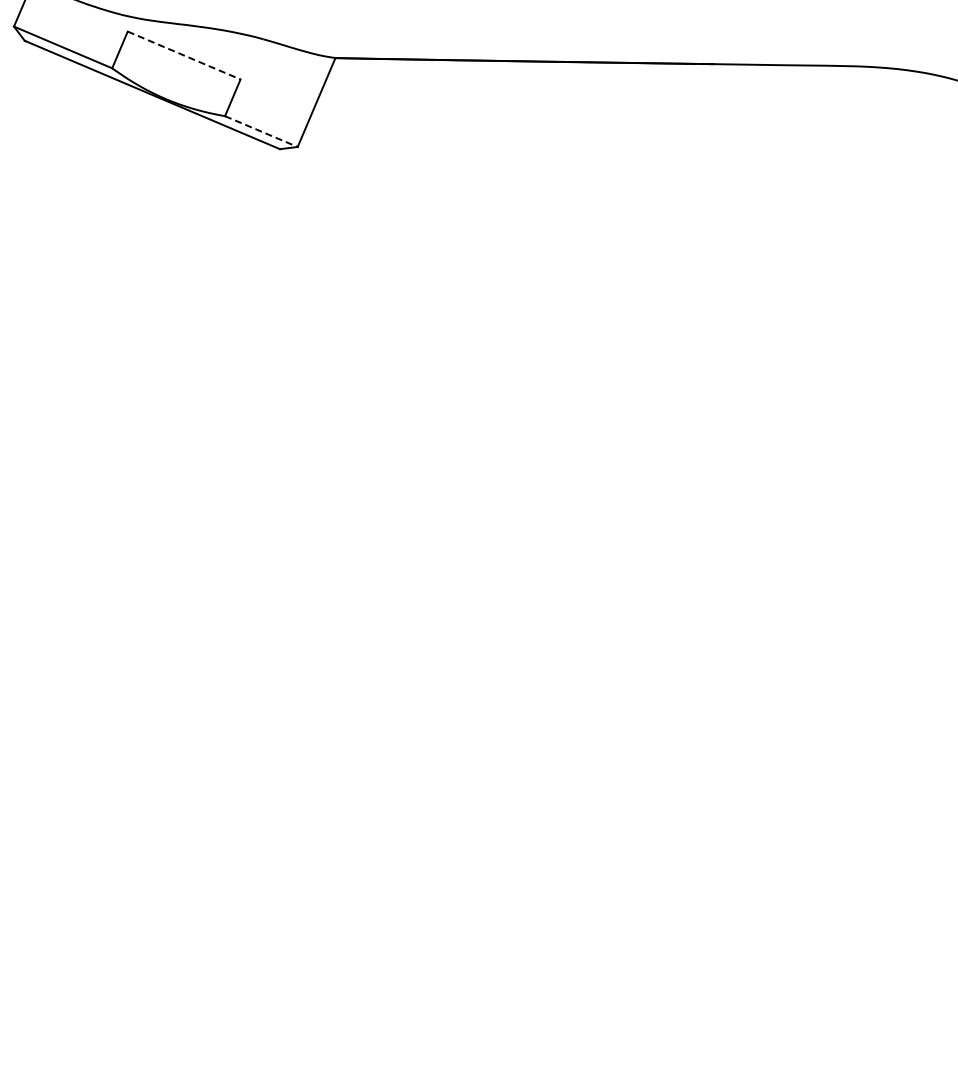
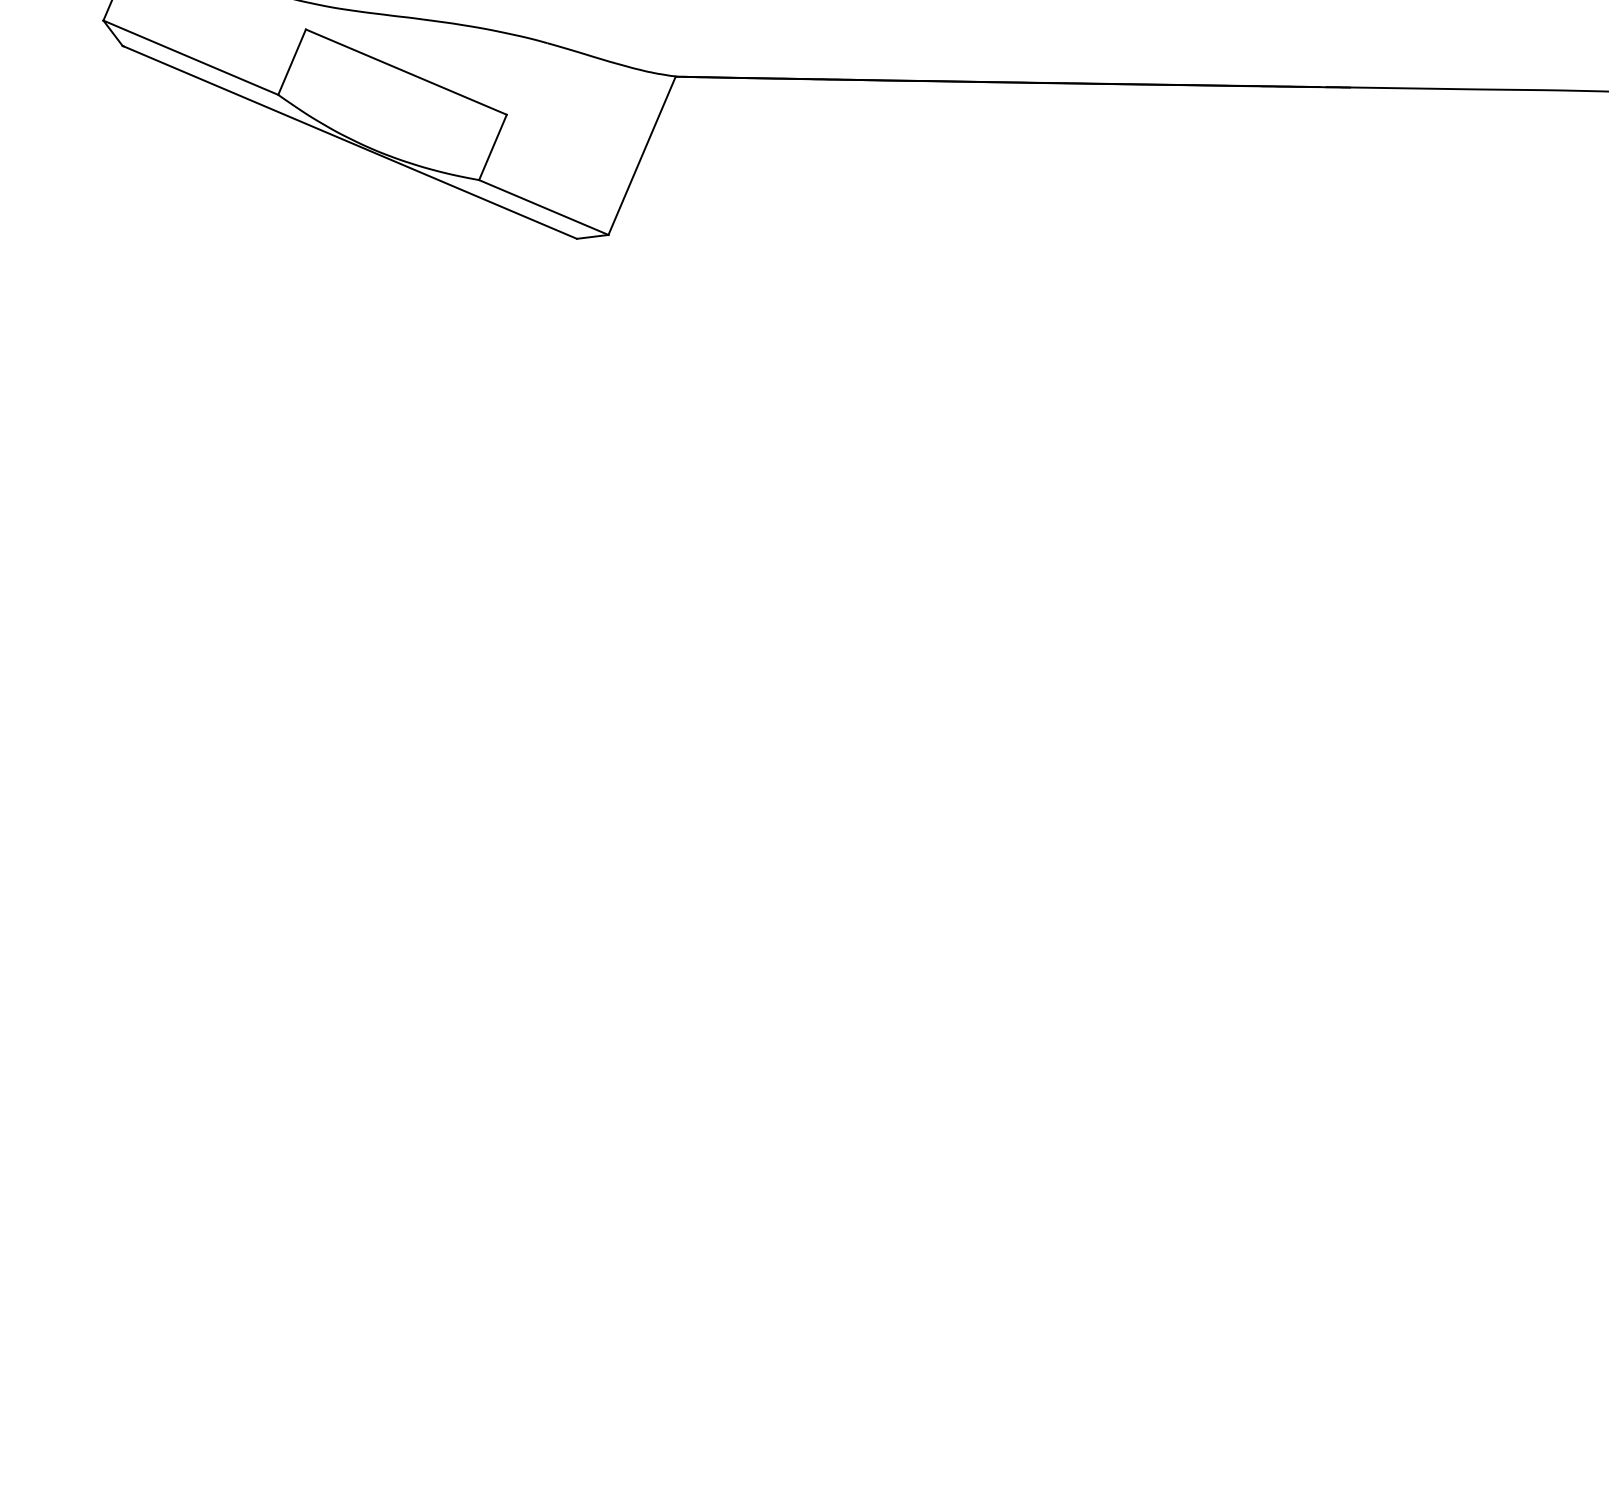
line: (184, 55) -> (406, 72), dashed -> solid
line: (261, 131) -> (544, 207), dashed -> solid

